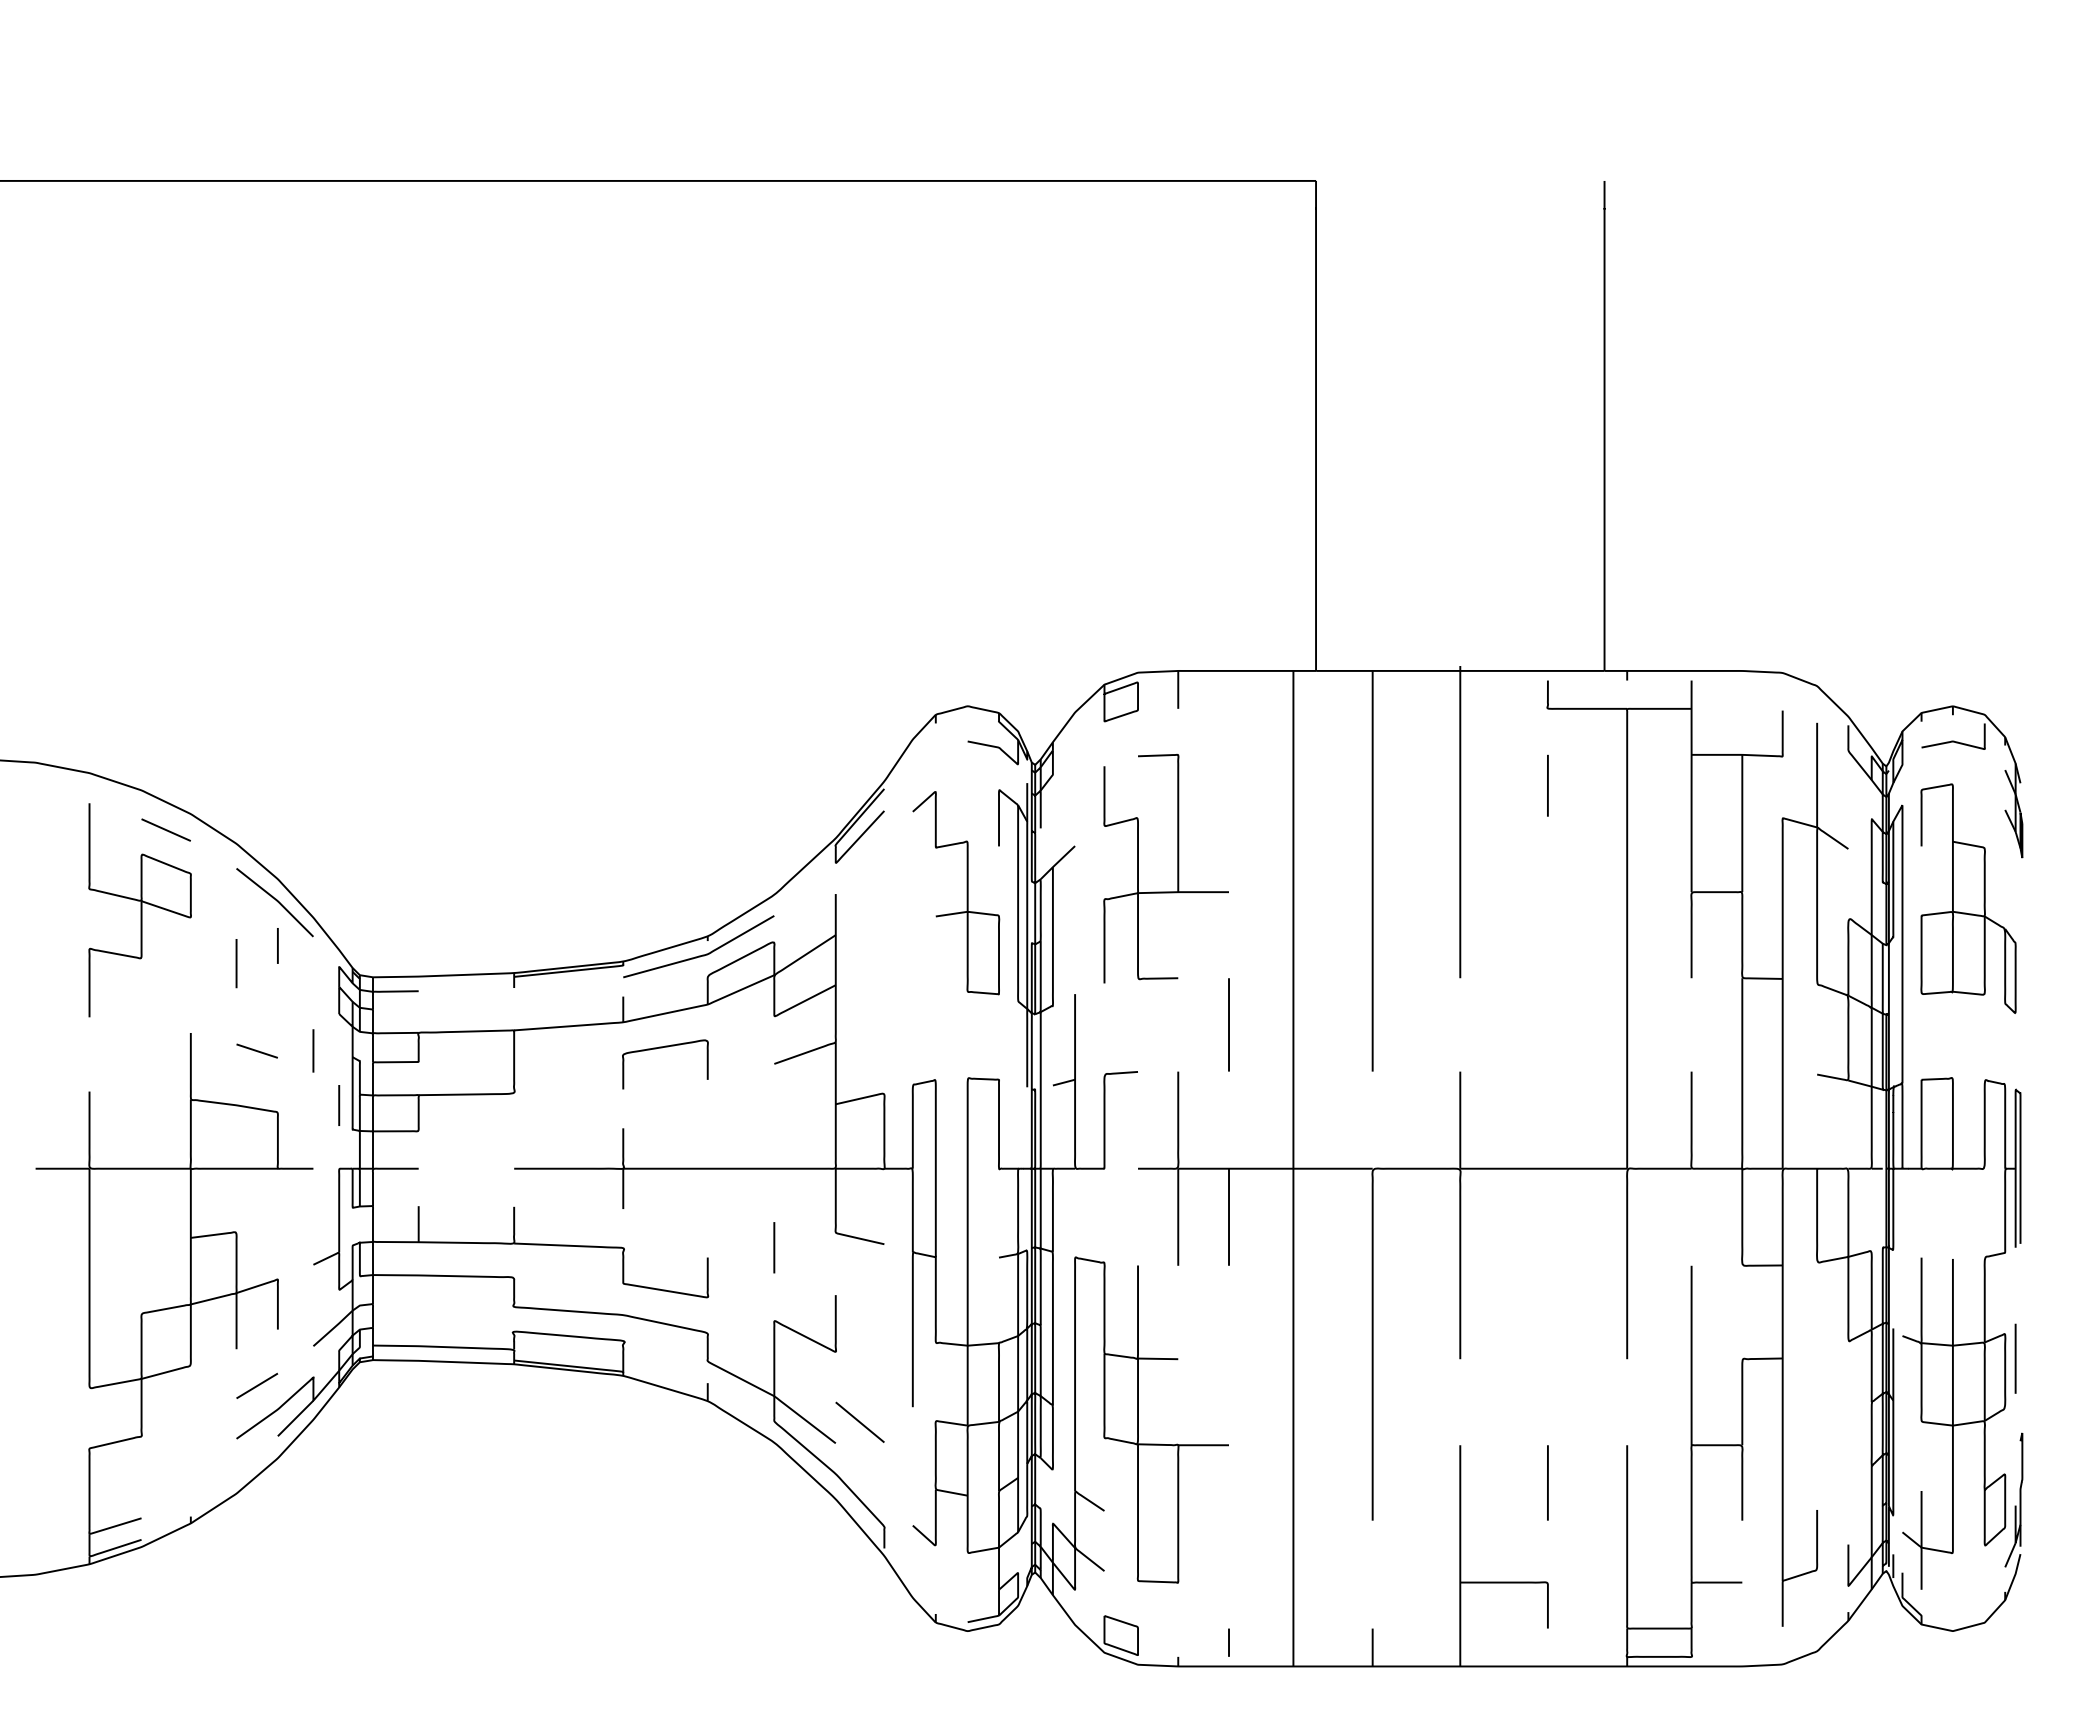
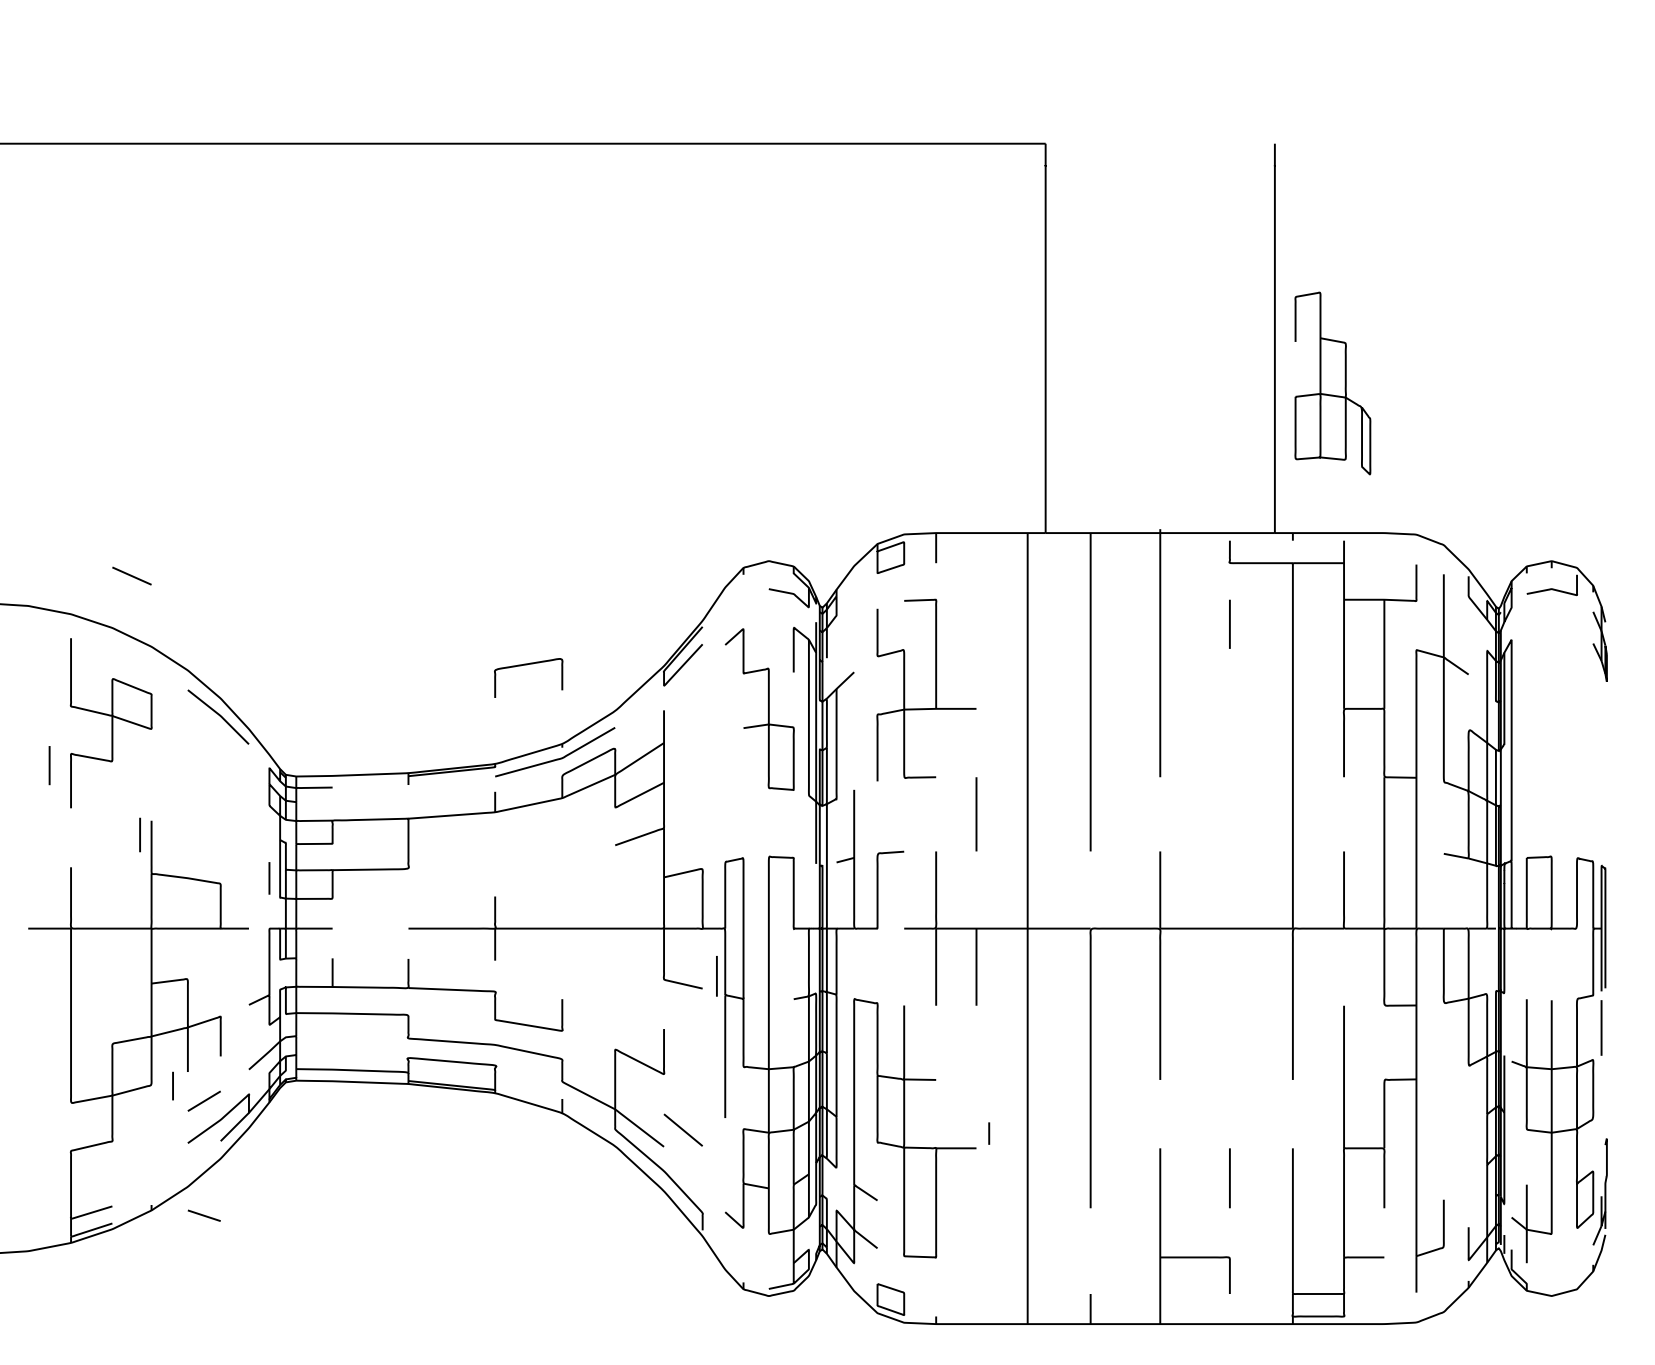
line: (165, 829) -> (131, 575), moved
part: (1968, 898) -> (1332, 383), moved
line: (277, 945) -> (172, 1085), moved
line: (236, 963) -> (49, 765), moved
curve: (662, 1048) -> (526, 665), moved
line: (256, 1050) -> (203, 1215), moved
line: (313, 1050) -> (140, 834), moved
line: (774, 1247) -> (717, 976), moved
line: (2015, 1358) -> (1601, 1027), moved
line: (1228, 1642) -> (988, 1133), moved

